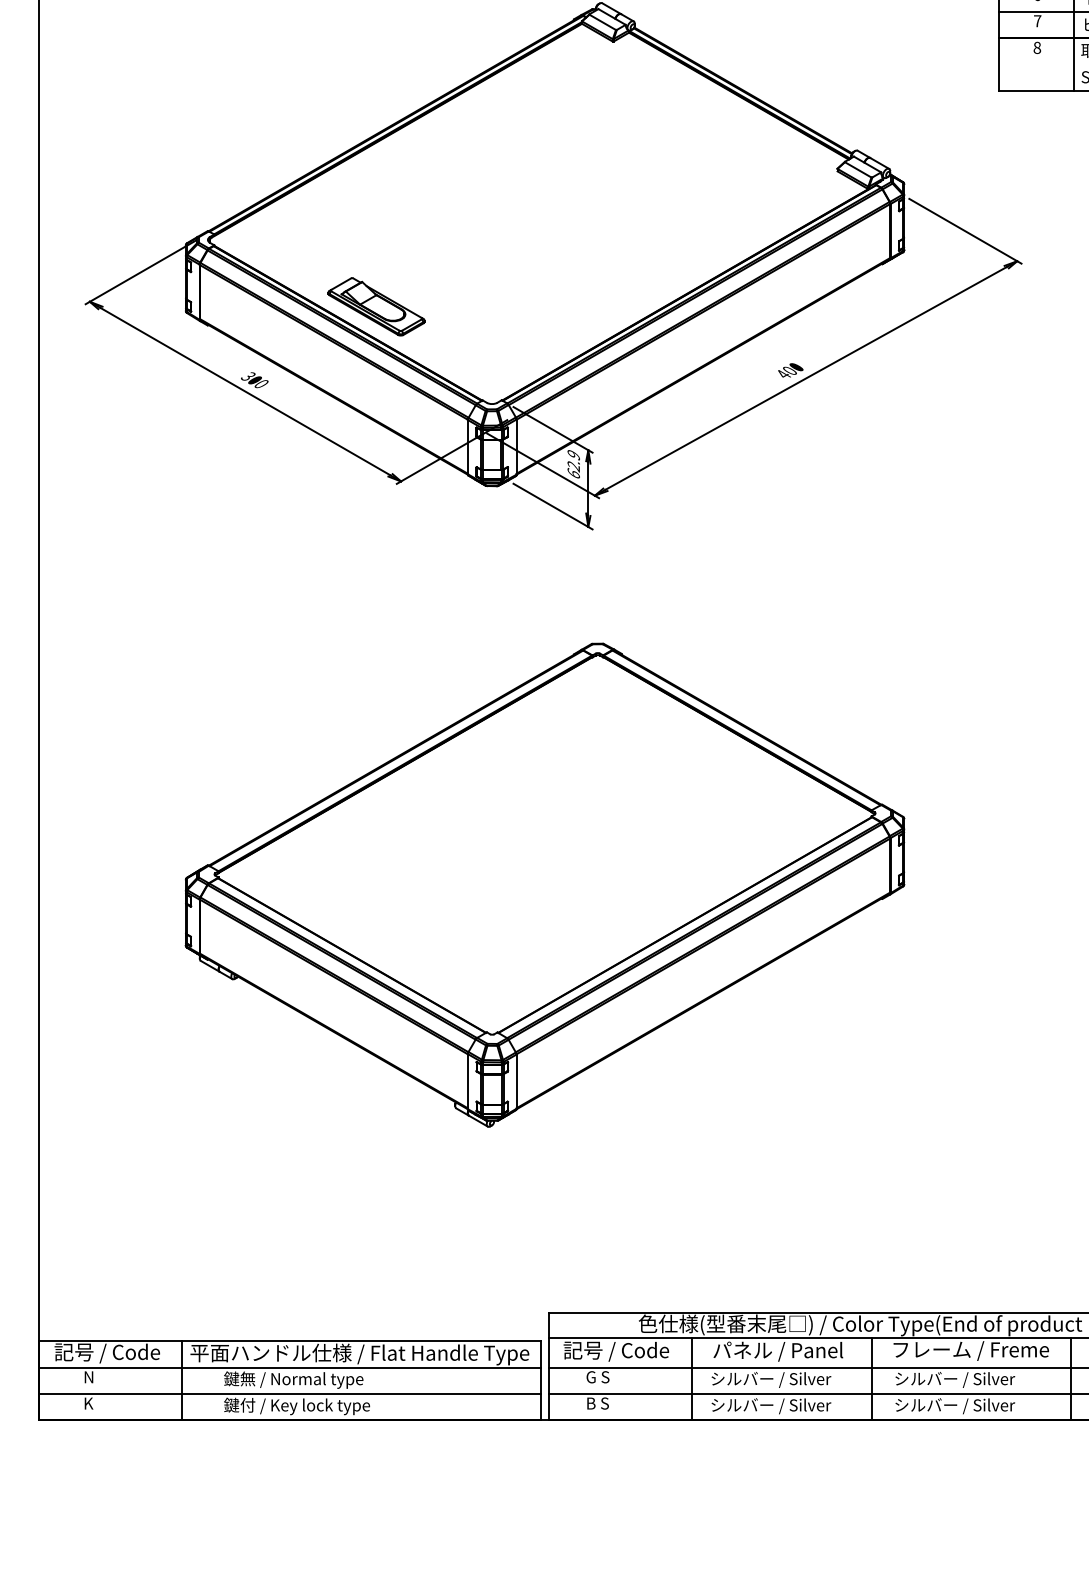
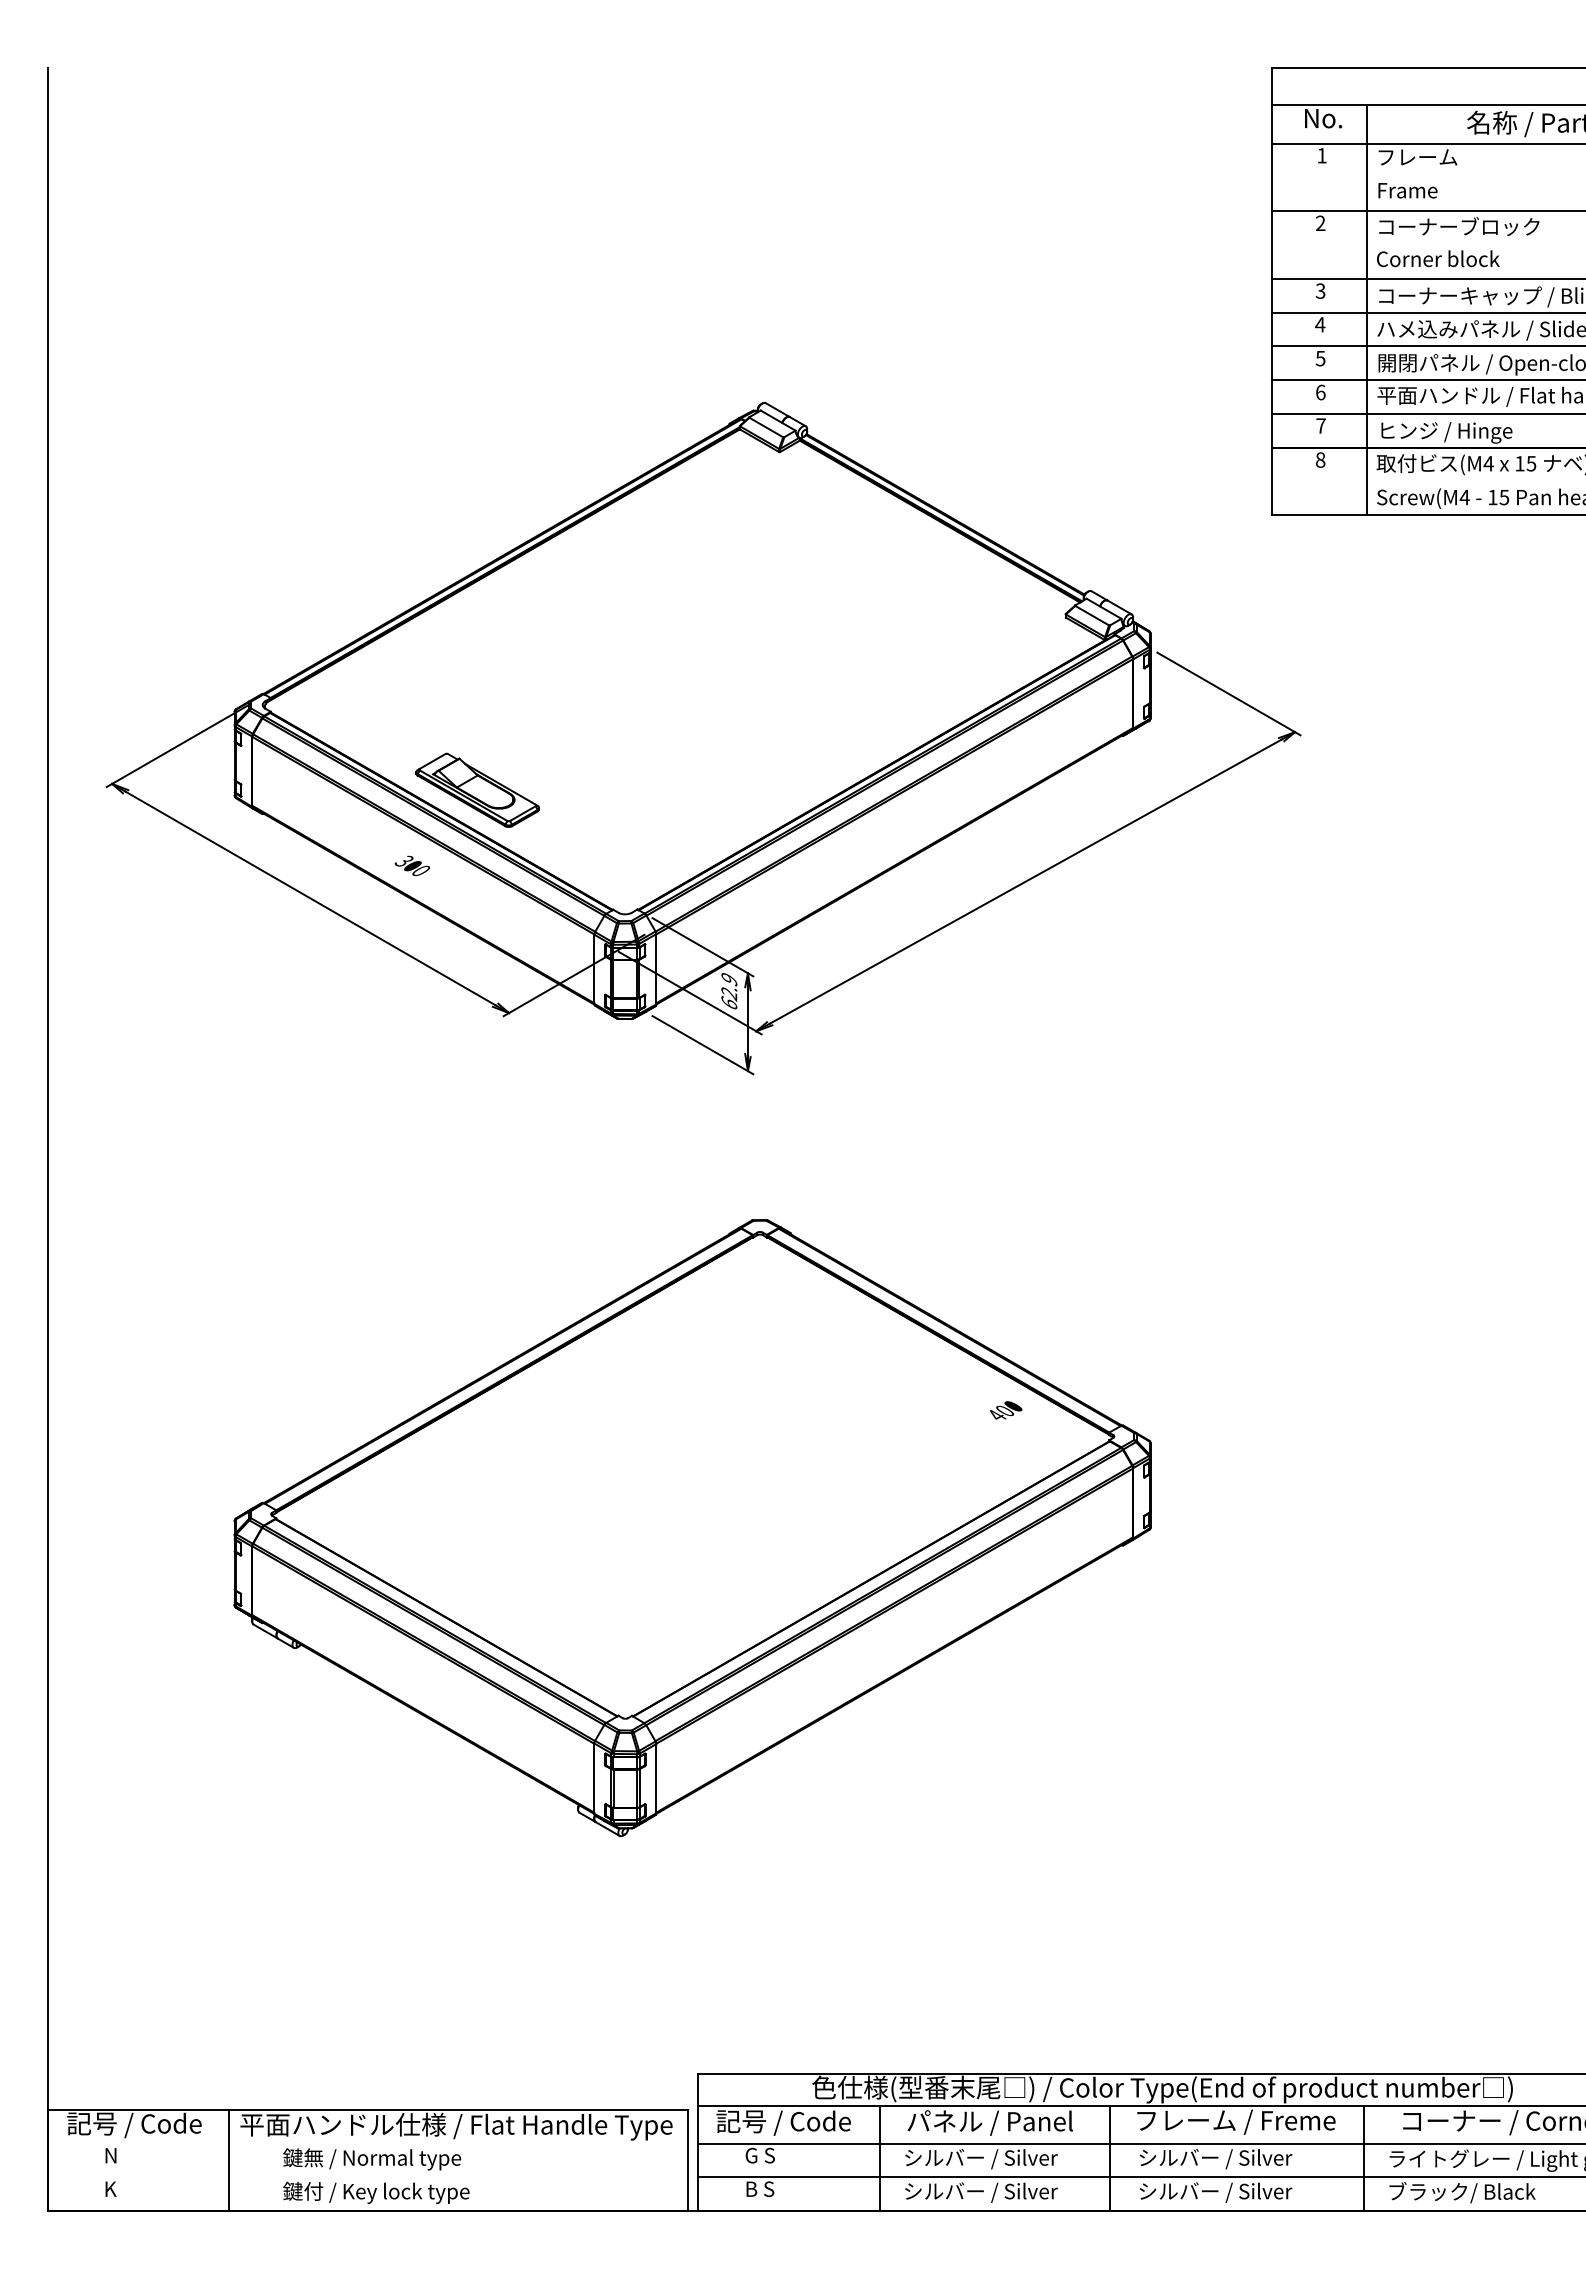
text: (791, 370) -> (1006, 1410), moved
text: (254, 379) -> (411, 865), moved
line: (290, 1367) -> (367, 2143), removed
line: (290, 1394) -> (367, 2177), removed

